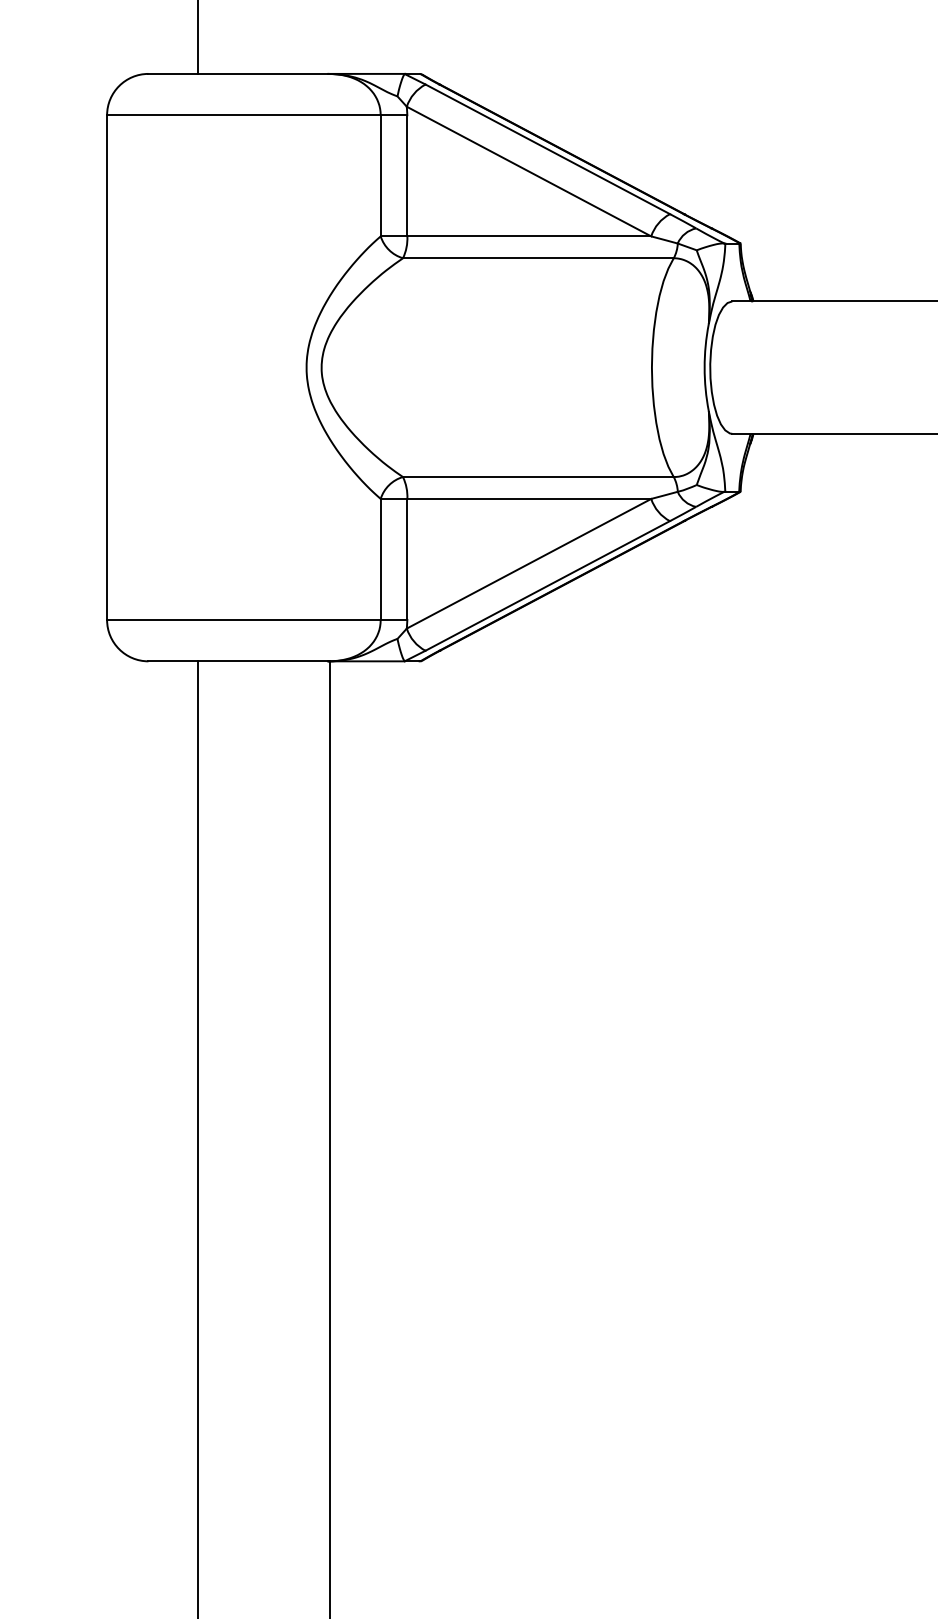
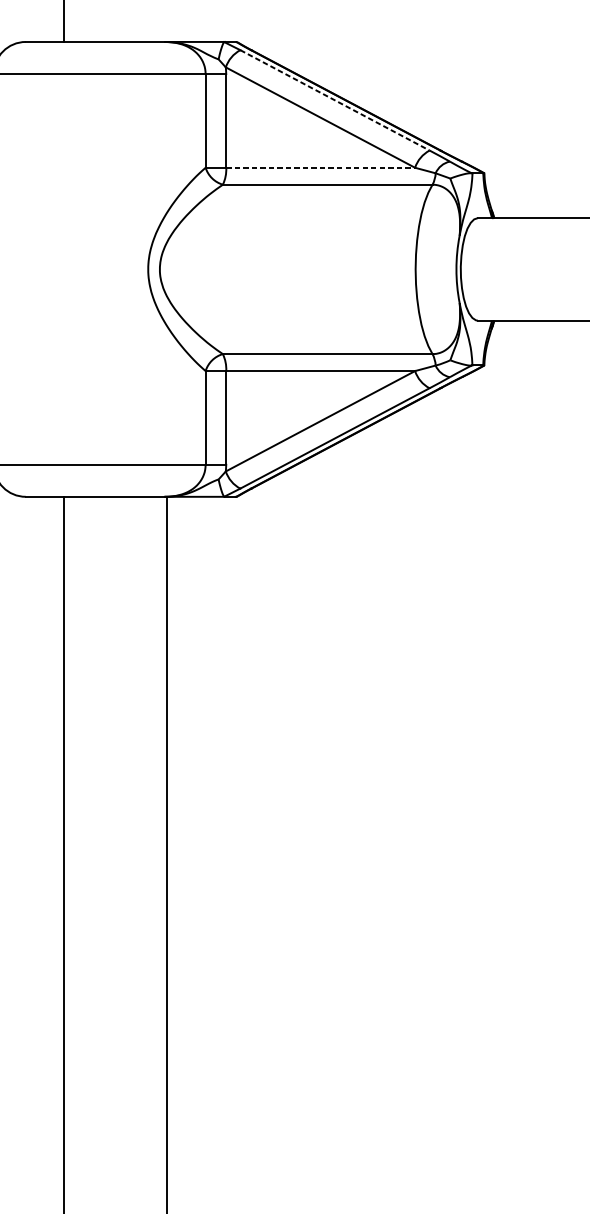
line: (548, 149) -> (335, 100), solid -> dashed
line: (529, 236) -> (320, 167), solid -> dashed

